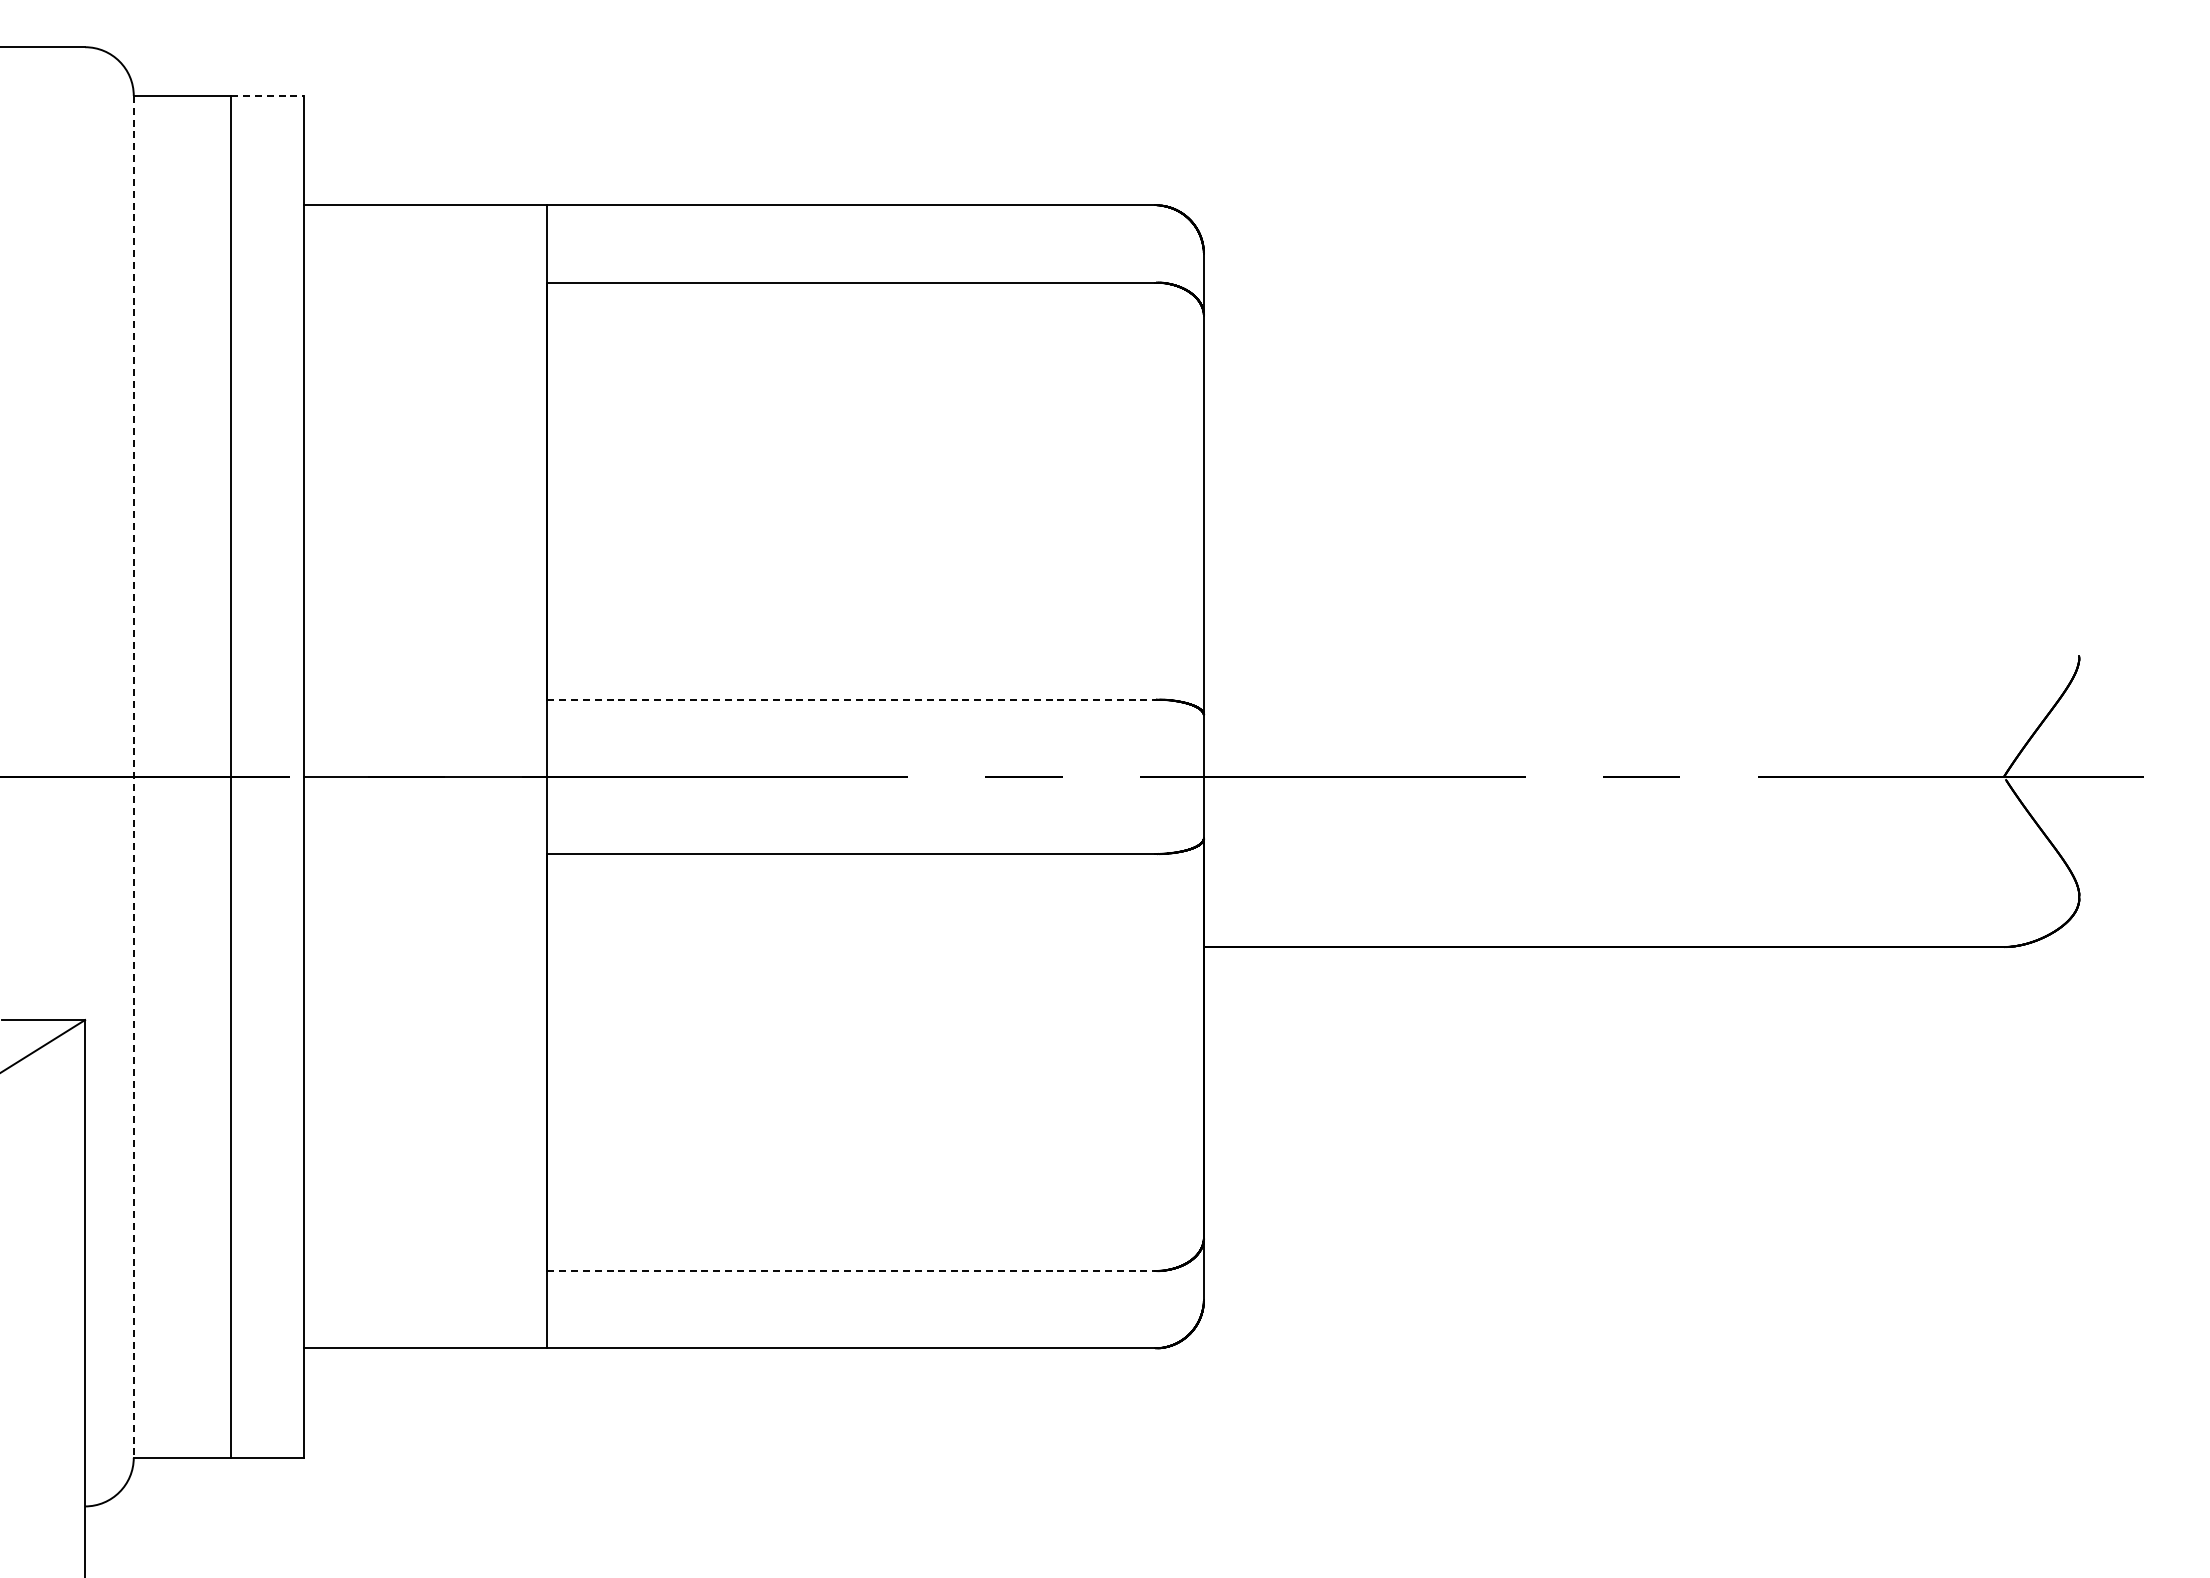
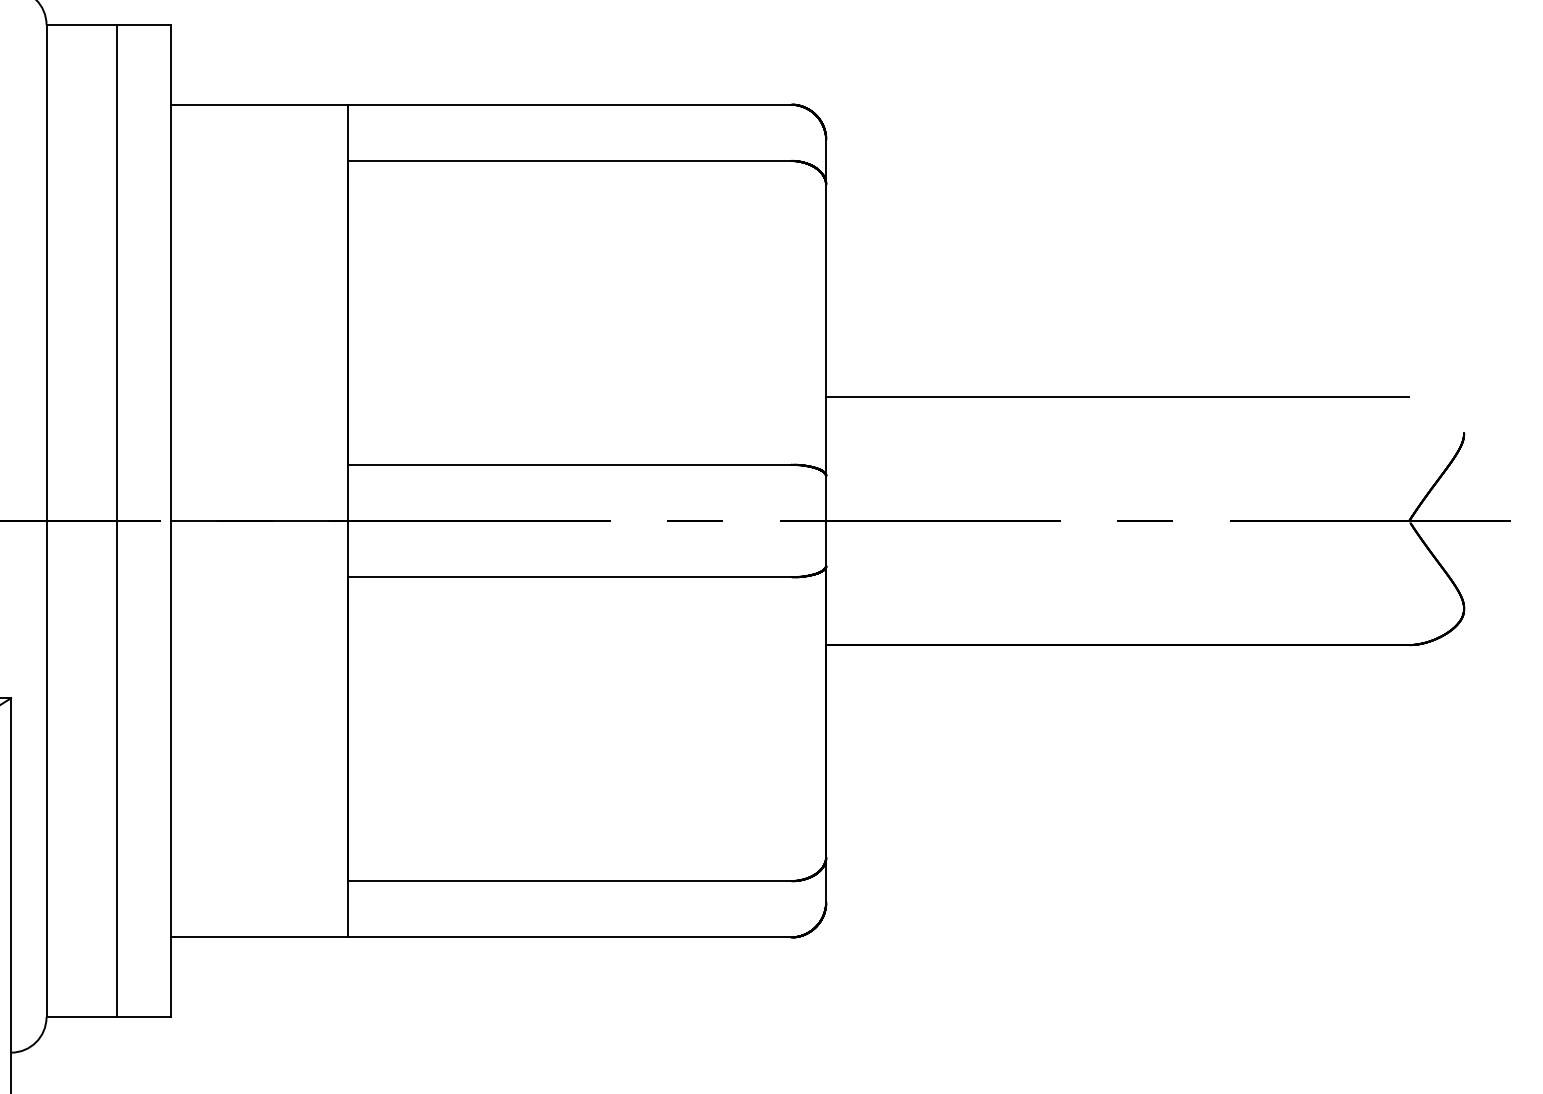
line: (268, 95) -> (144, 24), dashed -> solid
line: (1603, 606) -> (1117, 396), added
line: (851, 699) -> (569, 464), dashed -> solid
line: (133, 776) -> (46, 520), dashed -> solid
line: (851, 1271) -> (569, 881), dashed -> solid

